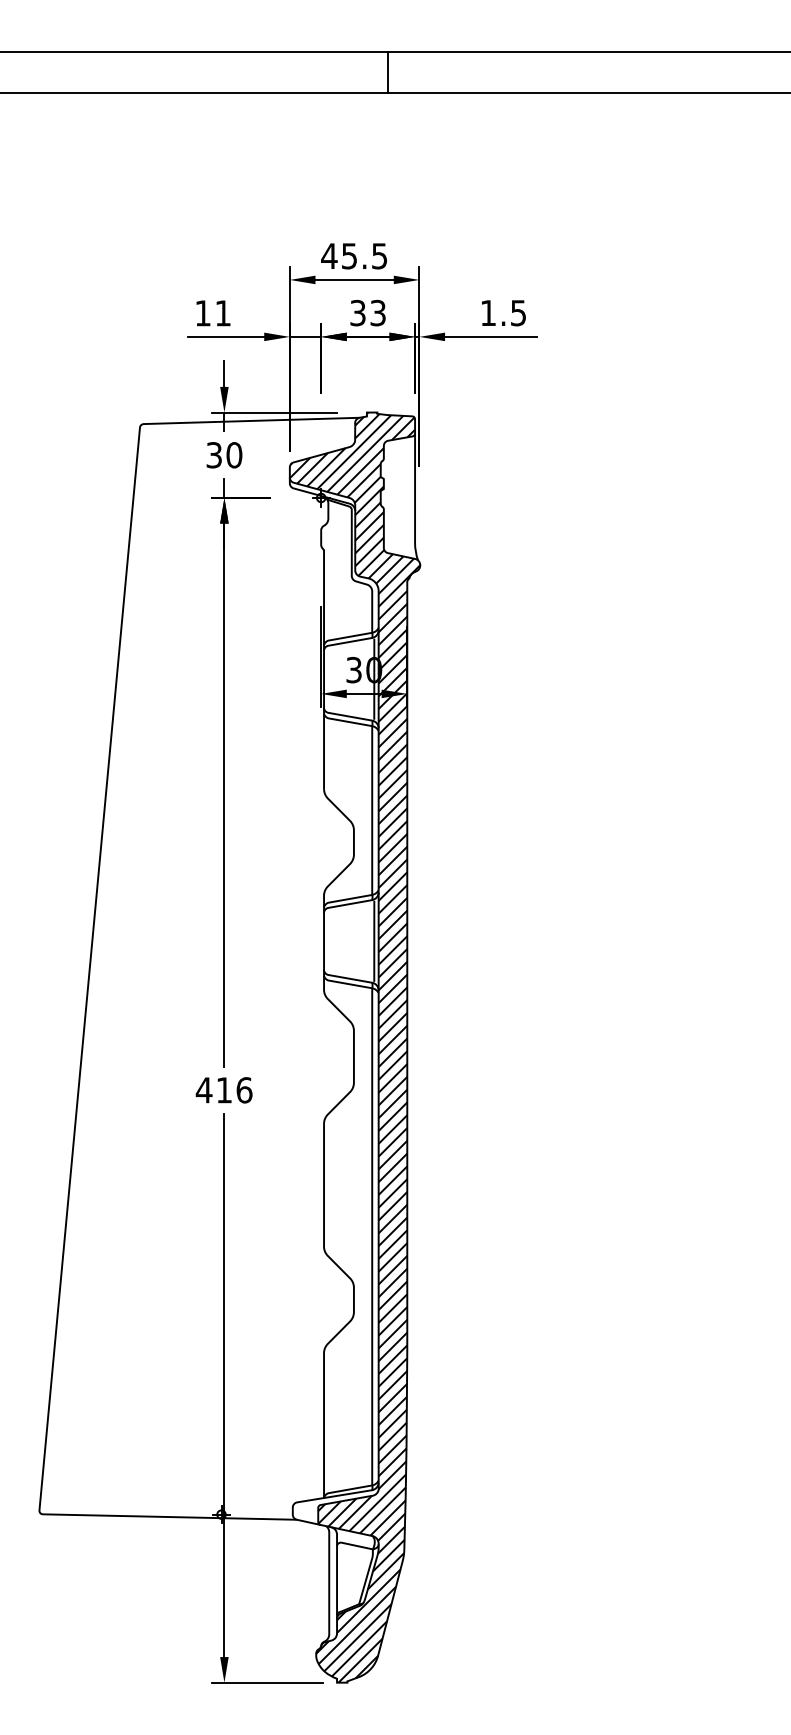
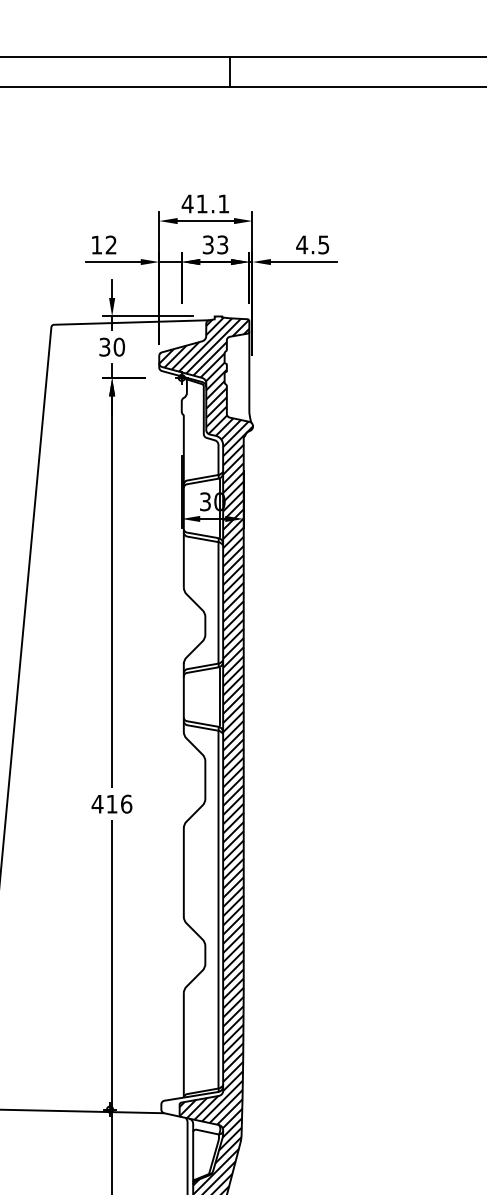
text: (364, 256) -> (212, 204), 45.5 -> 41.1
text: (488, 312) -> (302, 244), 1.5 -> 4.5
text: (222, 313) -> (110, 245), 11 -> 12

